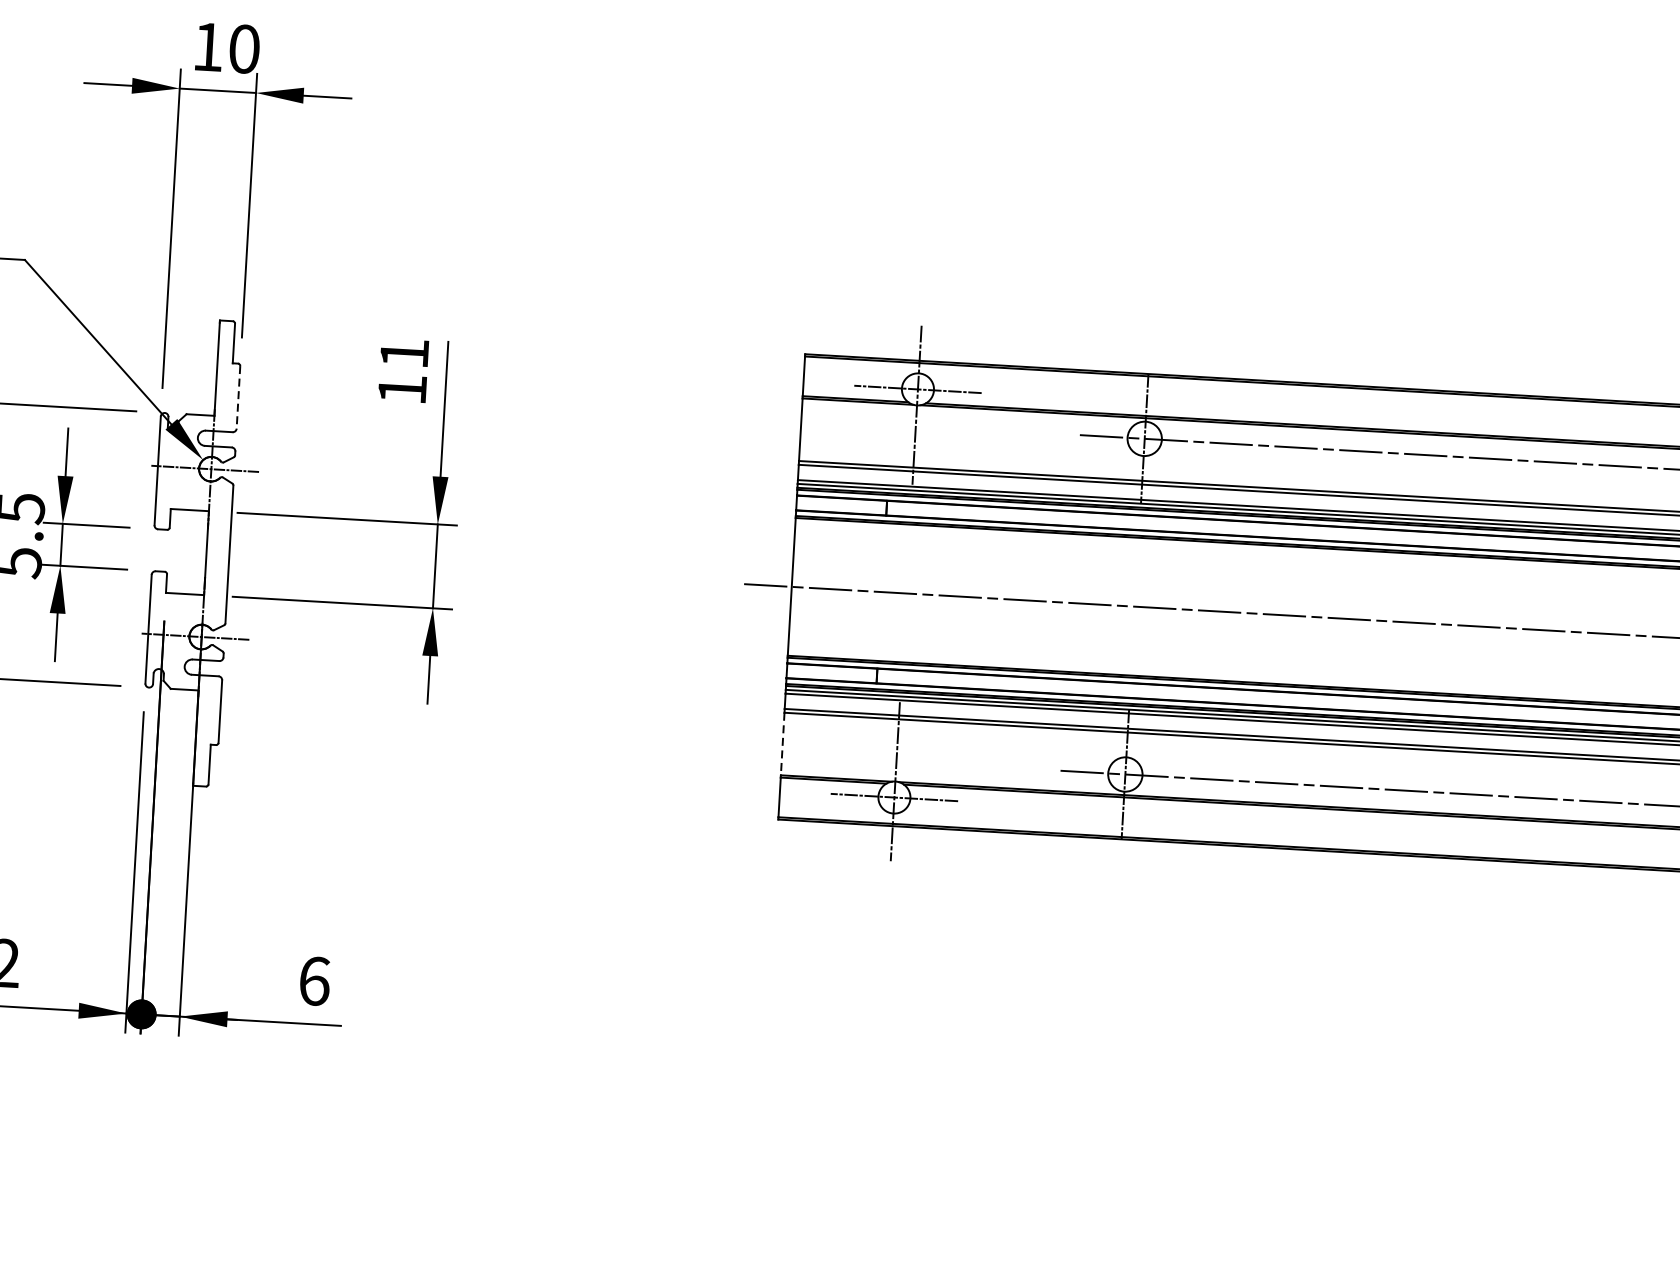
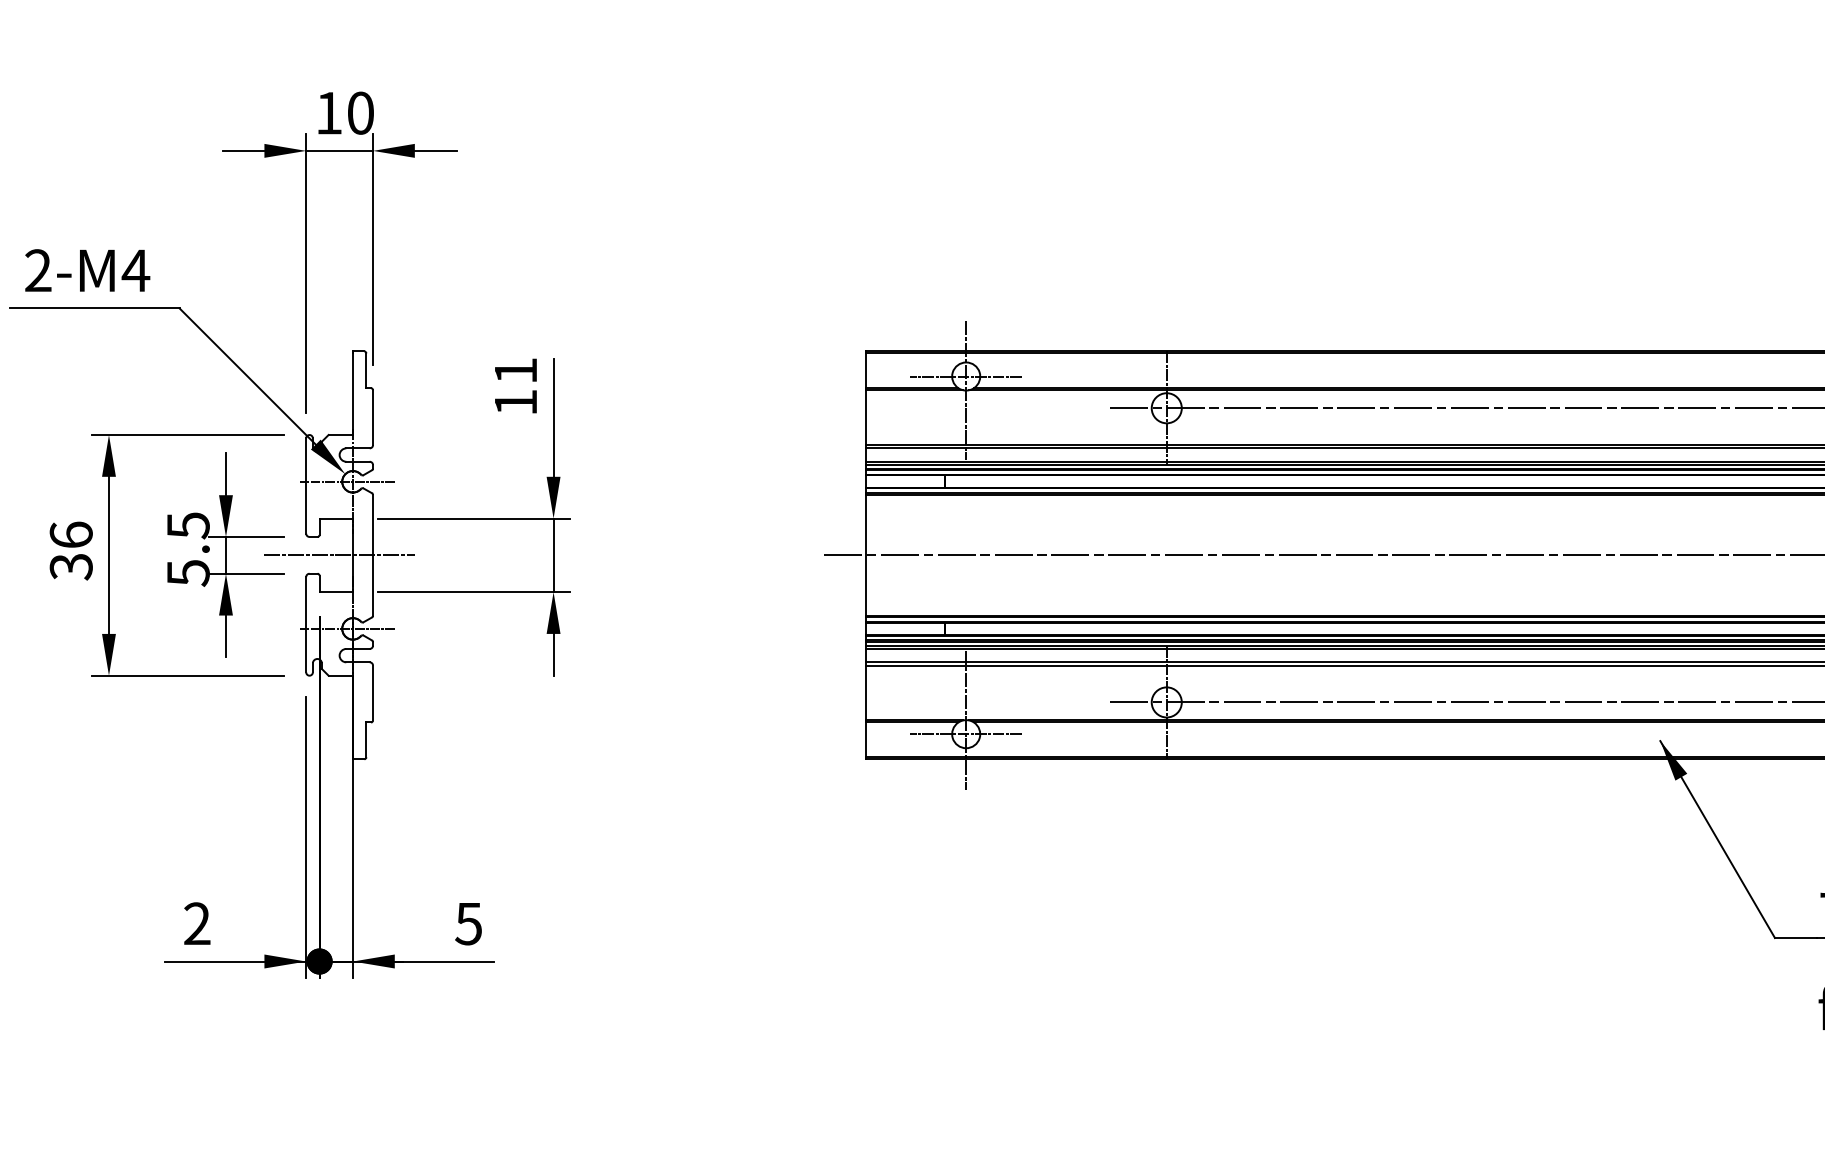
line: (238, 398) -> (373, 418), dashed -> solid
line: (191, 552) -> (339, 555), added
line: (782, 744) -> (865, 693), dashed -> solid
text: (314, 980) -> (468, 923), 6 -> 5

